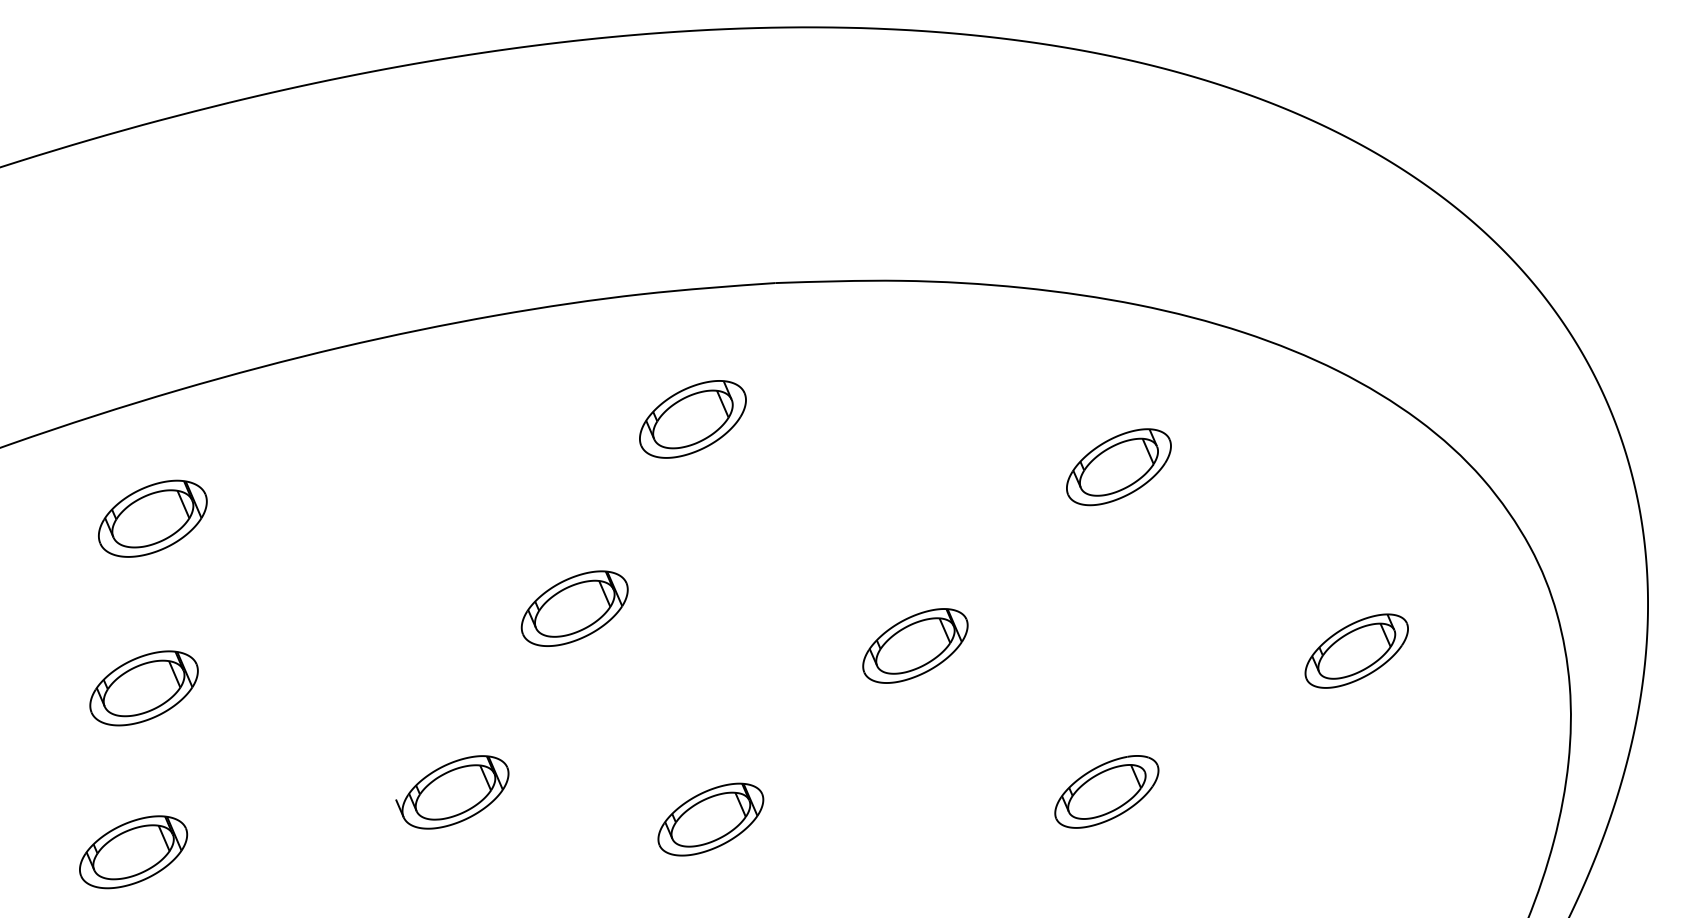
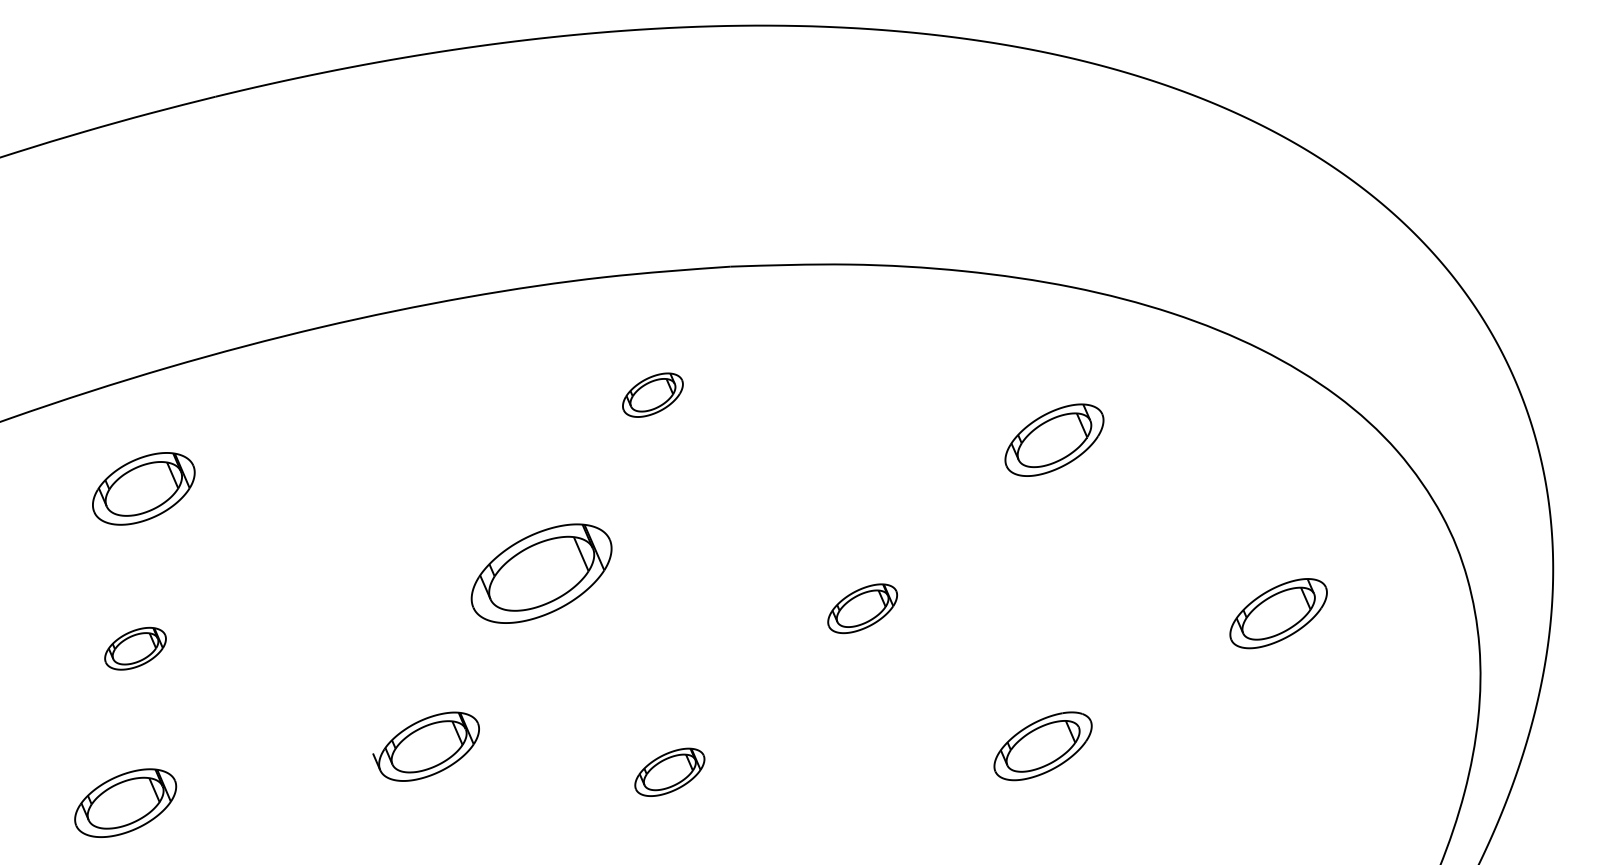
part: (692, 419) -> (652, 395), size x0.6
part: (574, 608) -> (541, 573), size x1.4
part: (915, 645) -> (862, 608), size x0.7
part: (143, 688) -> (135, 648), size x0.6
part: (710, 819) -> (669, 772), size x0.7

